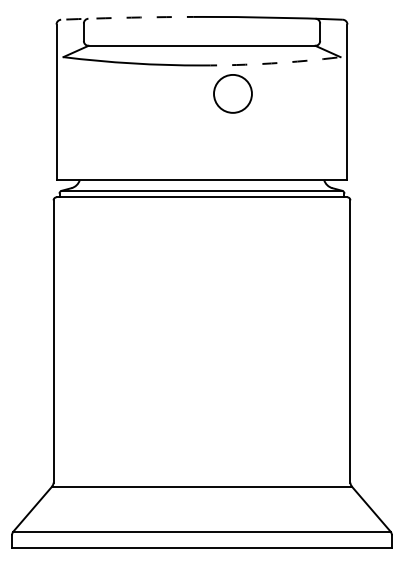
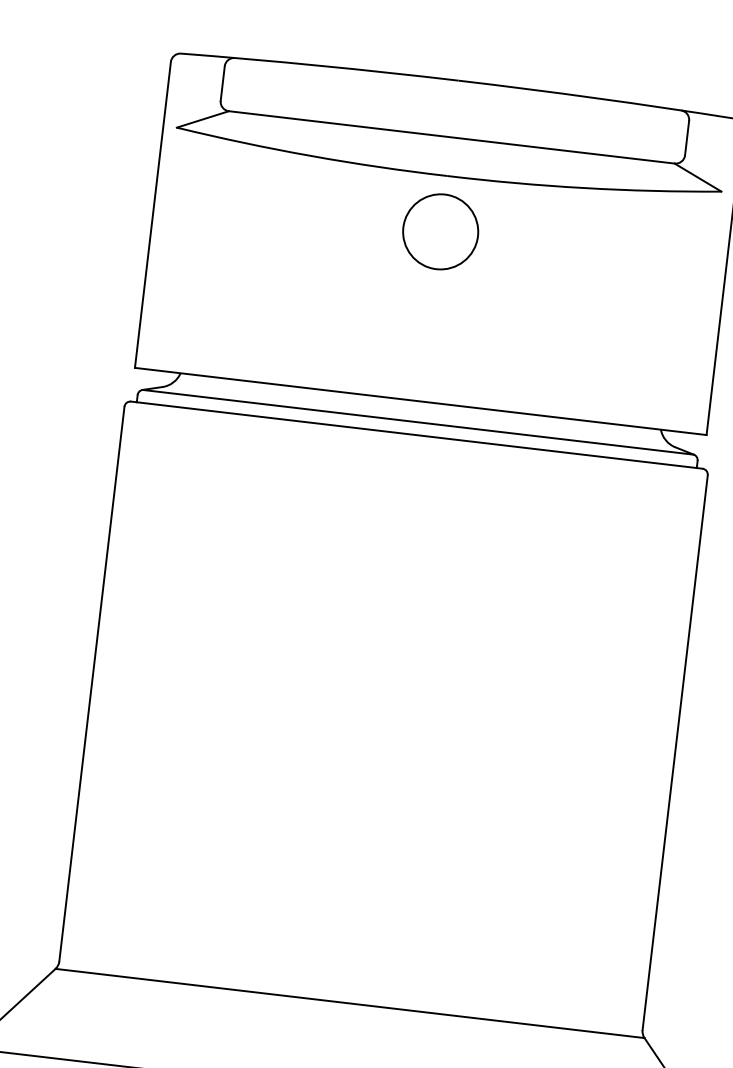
arc: (131, 17) -> (319, 65), dashed -> solid
arc: (271, 63) -> (584, 188), dashed -> solid
circle: (232, 93) -> (439, 230), moved

